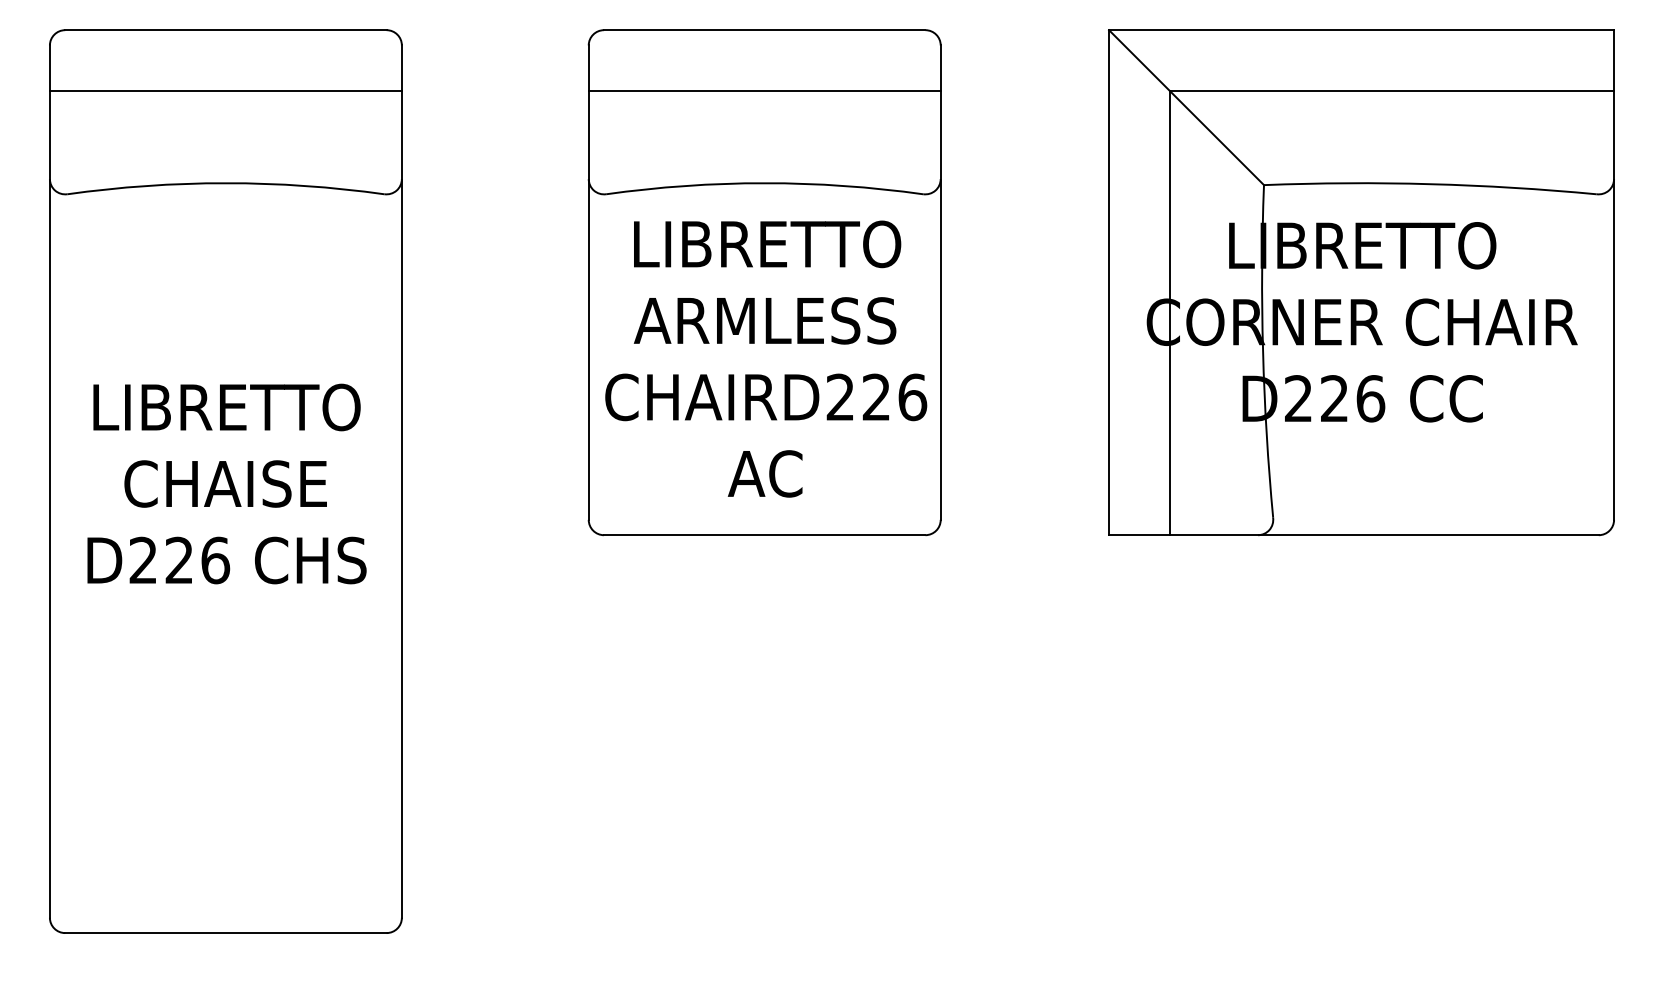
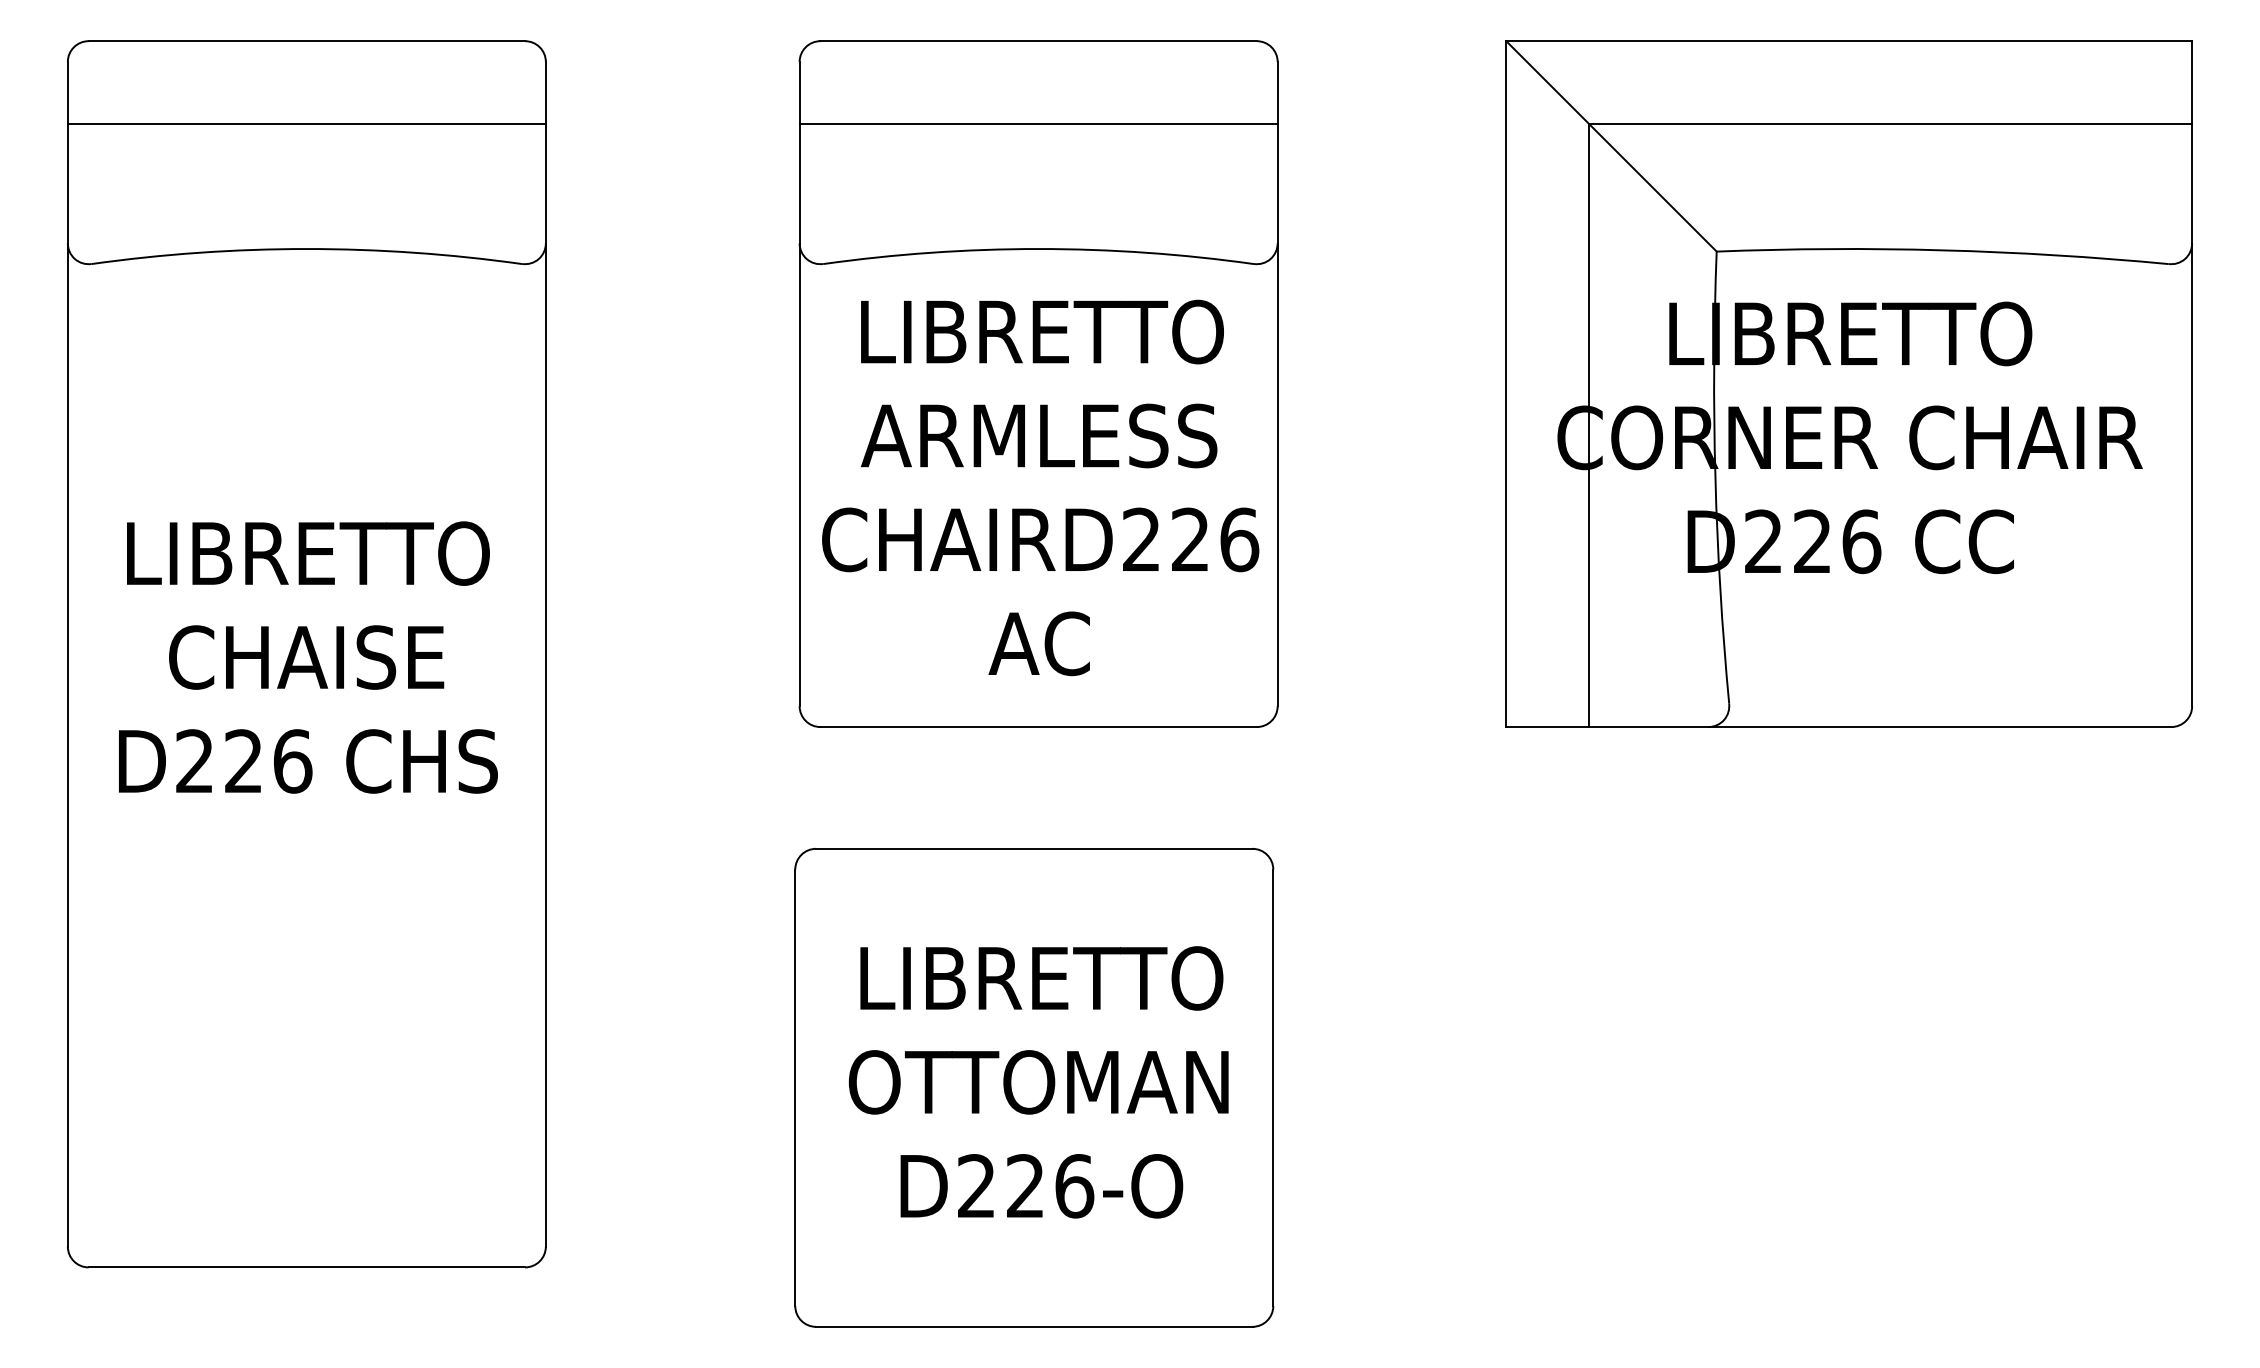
part: (761, 800) -> (1034, 1087), added

